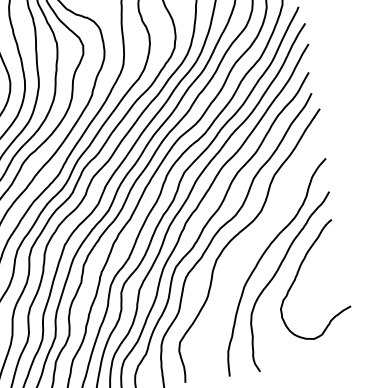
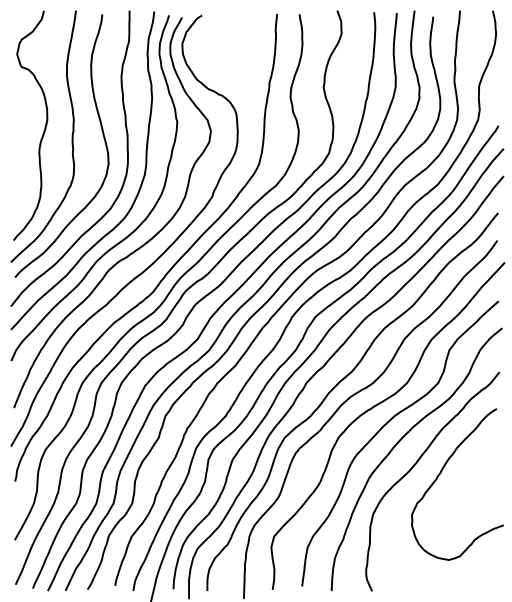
curve: (252, 243) -> (388, 423), added

